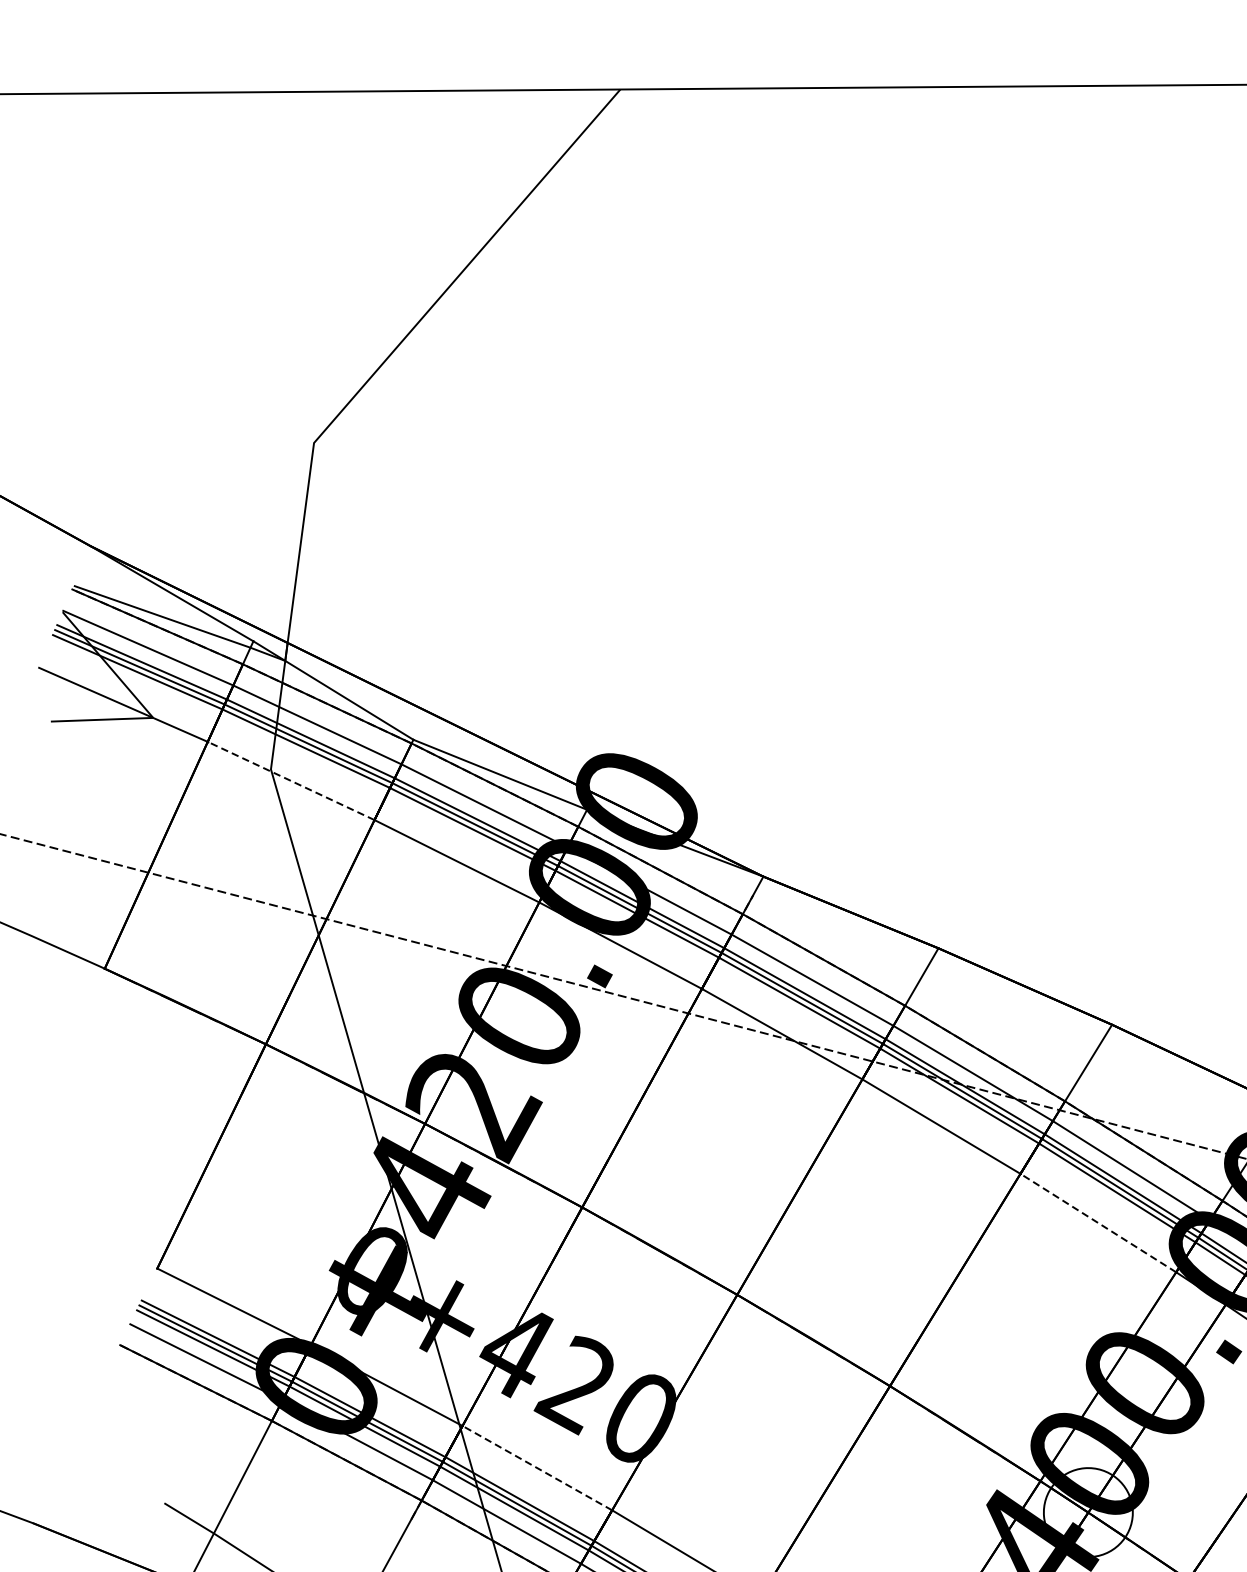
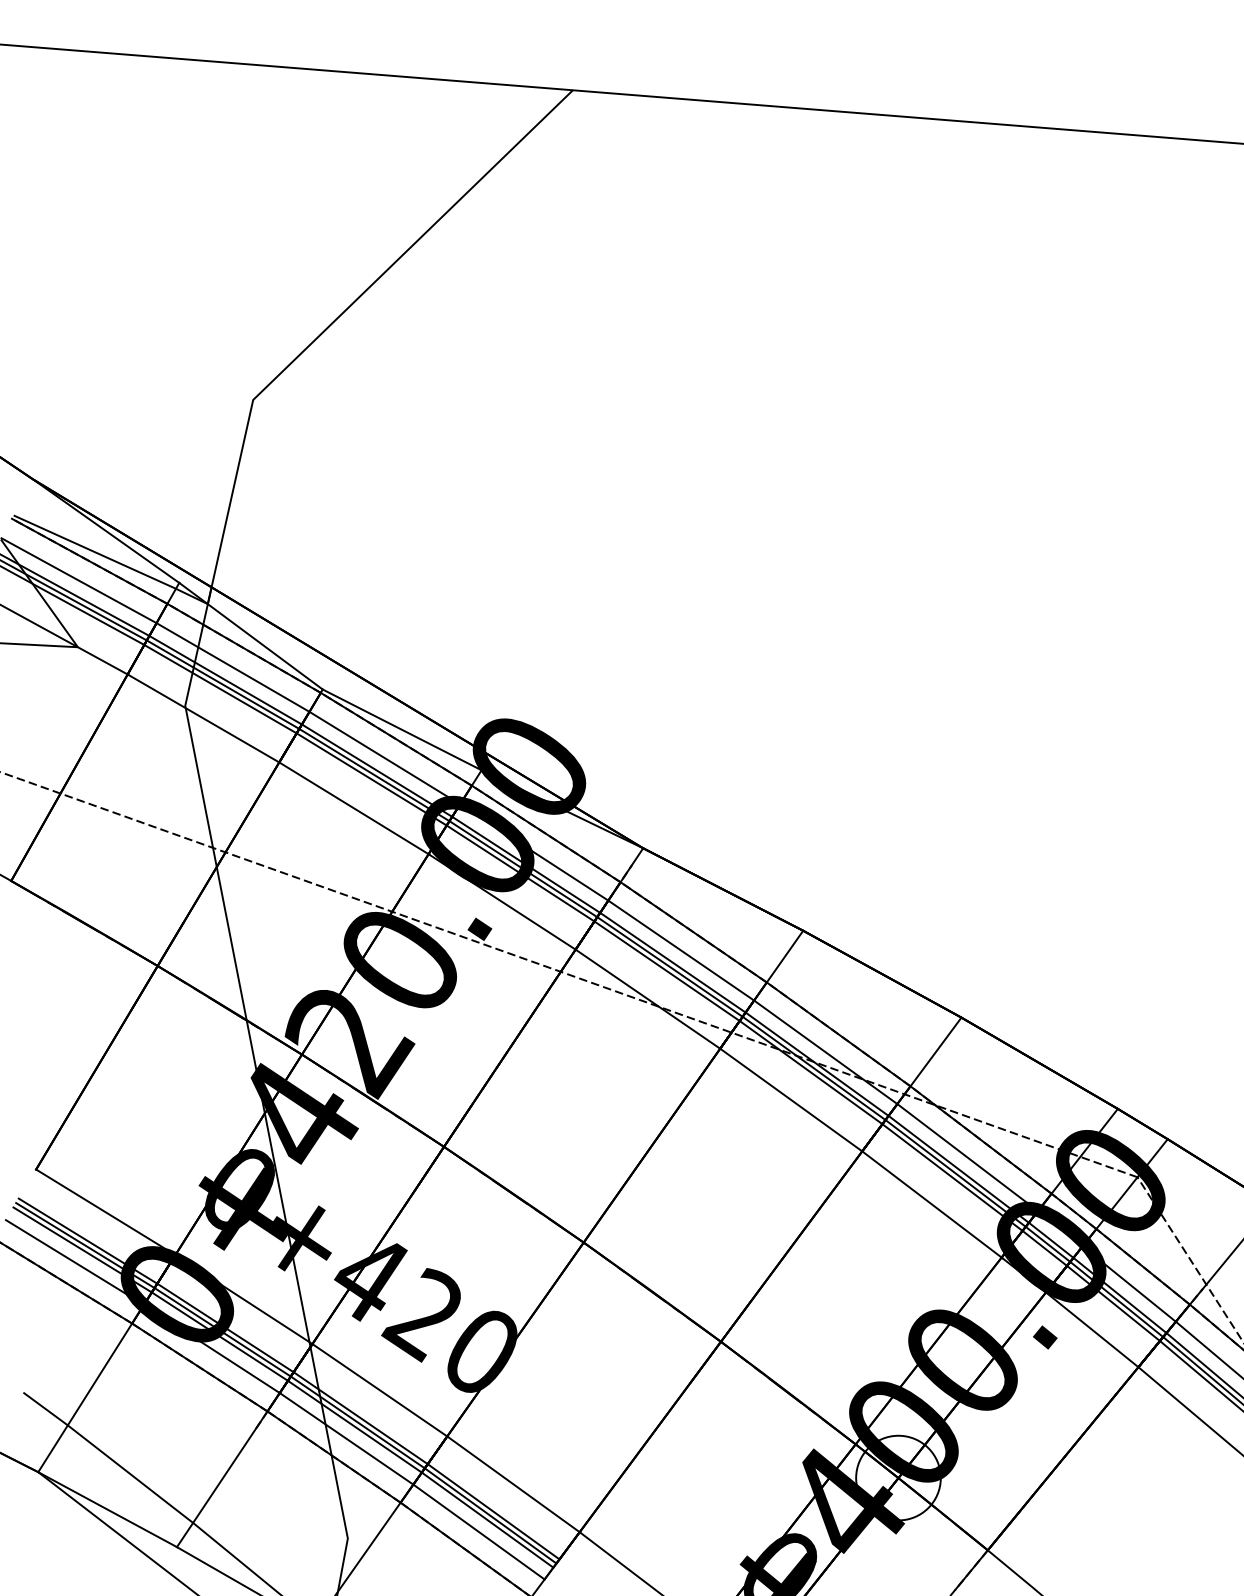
line: (291, 781) -> (203, 718), dashed -> solid
line: (1097, 1223) -> (931, 1204), dashed -> solid
line: (537, 1468) -> (379, 1390), dashed -> solid

